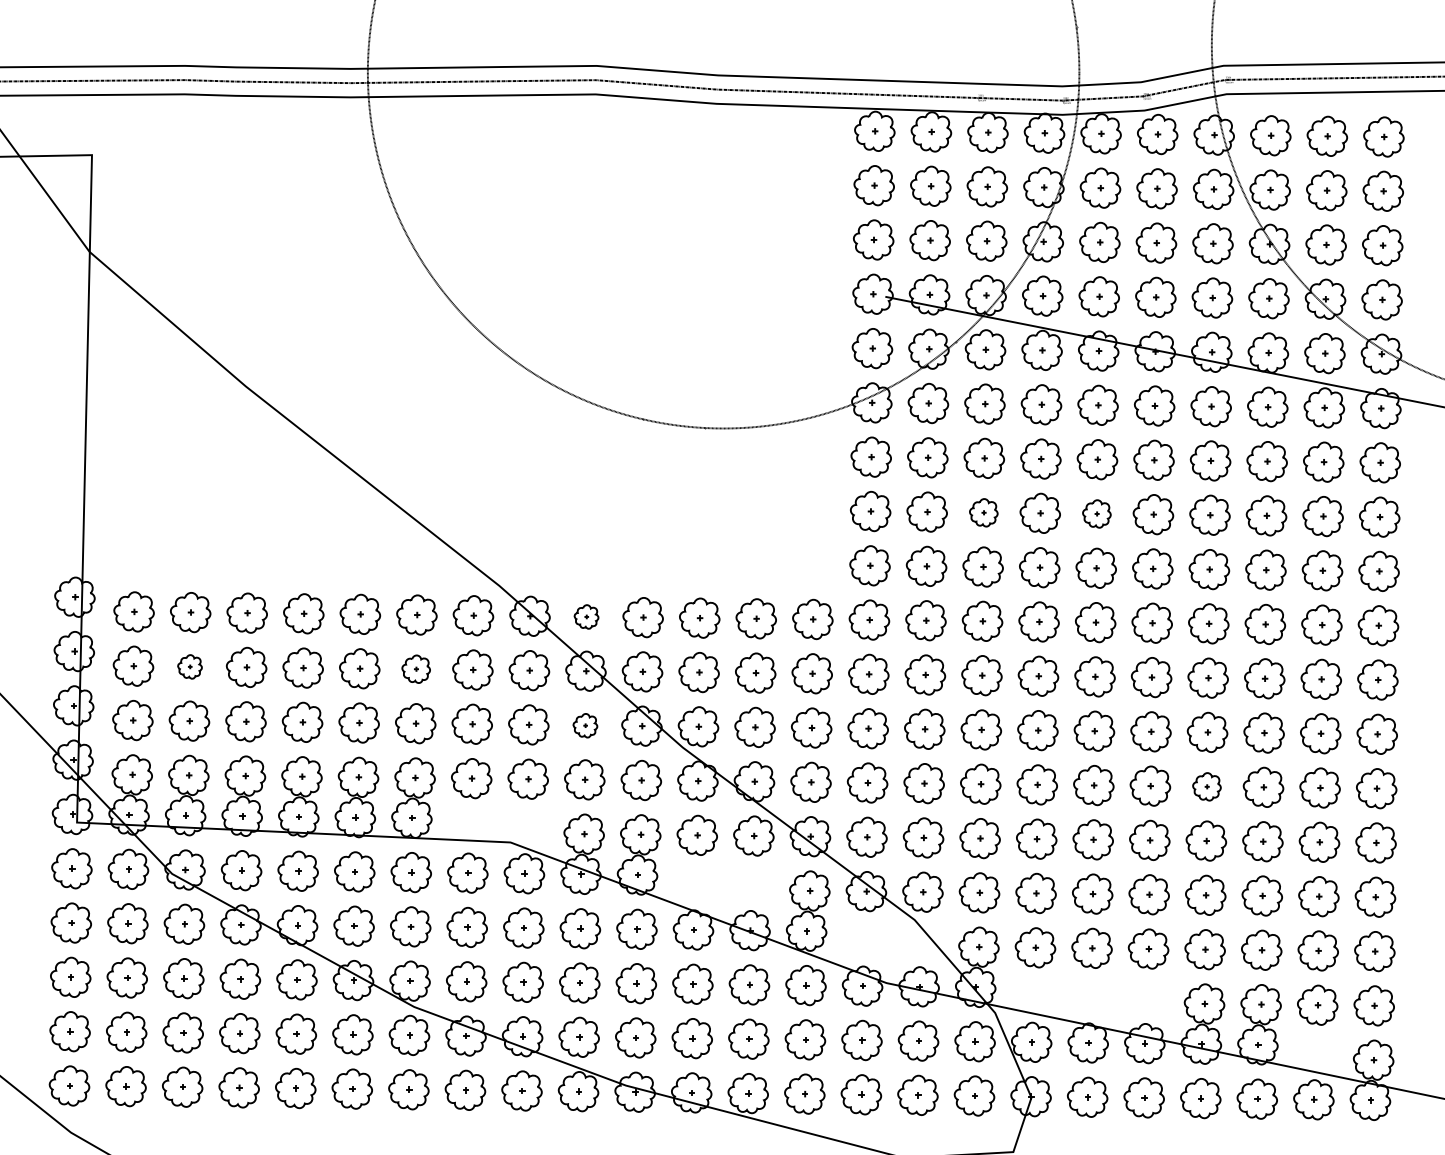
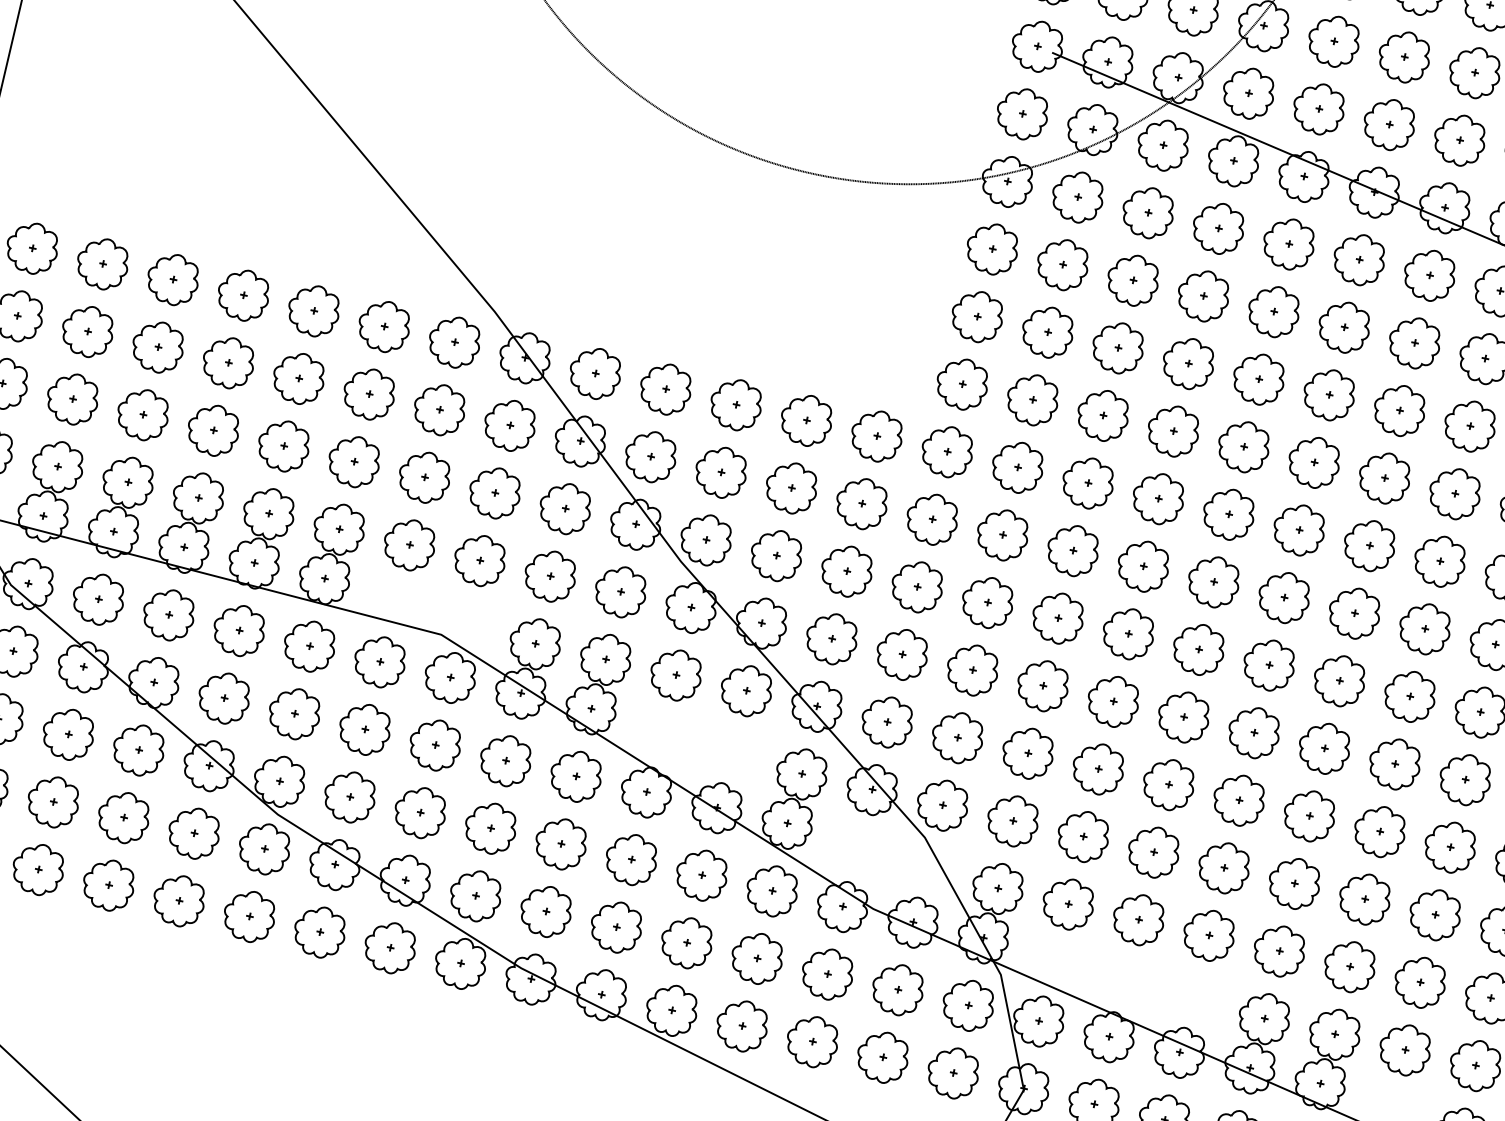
part: (983, 512) -> (1117, 347), size x1.43
part: (1096, 513) -> (1258, 378), size x1.43
part: (586, 616) -> (595, 372), size x1.67
part: (189, 666) -> (87, 330), size x1.67
part: (415, 668) -> (368, 392), size x1.43
part: (585, 725) -> (565, 508), size x1.67
part: (1206, 786) -> (1323, 747), size x1.43

